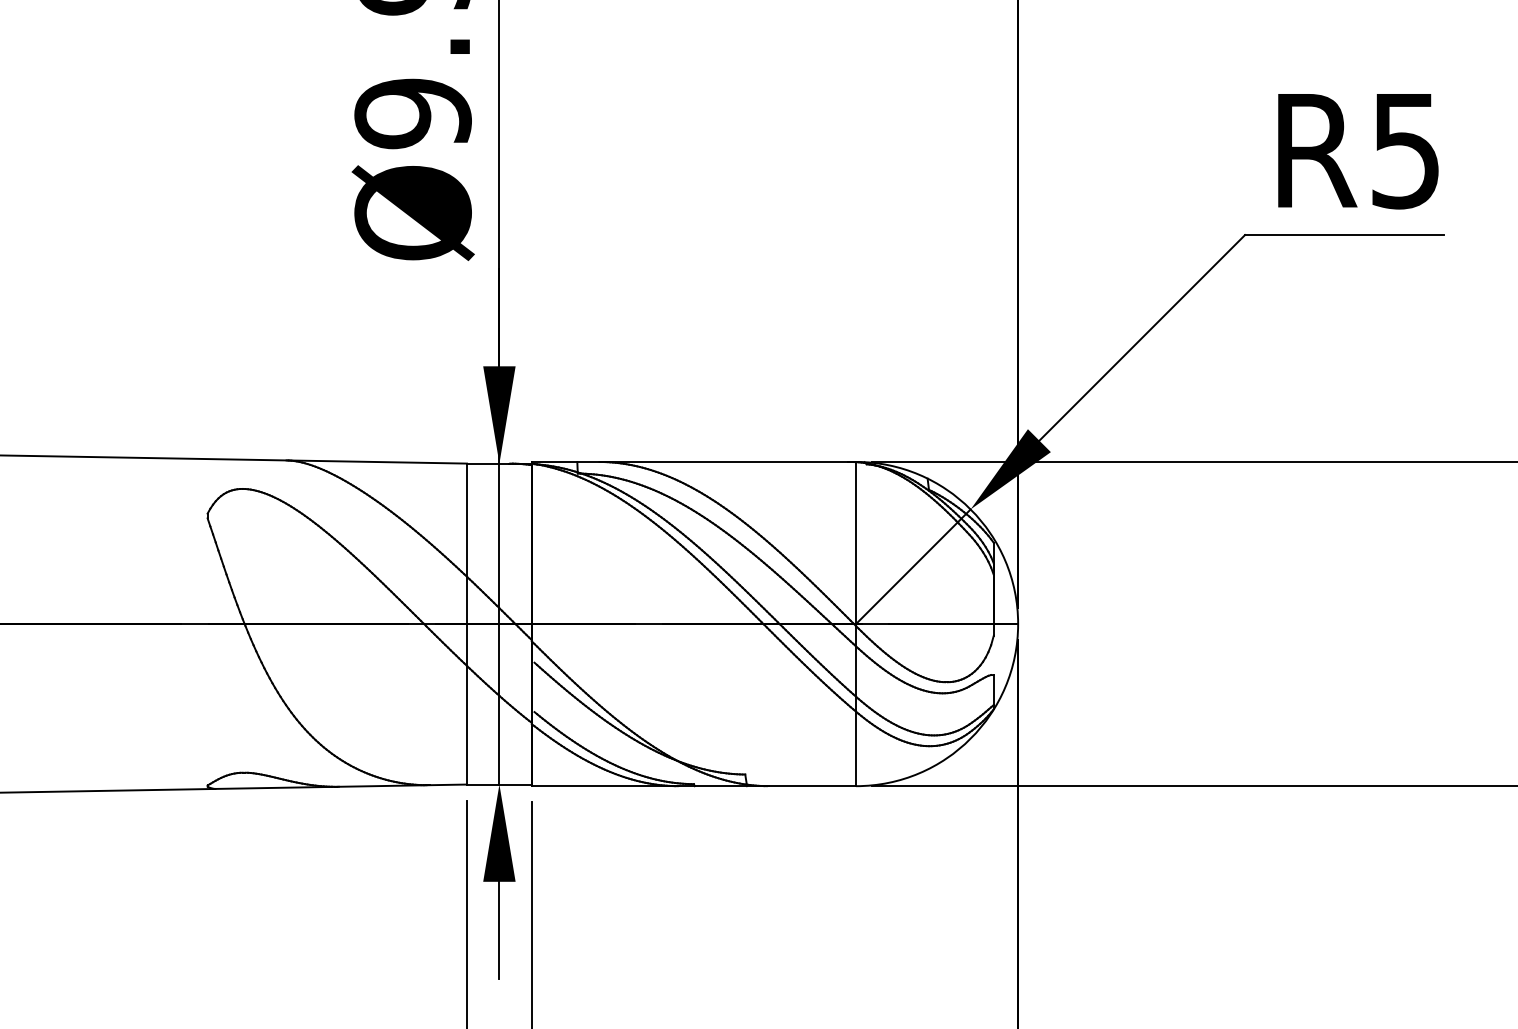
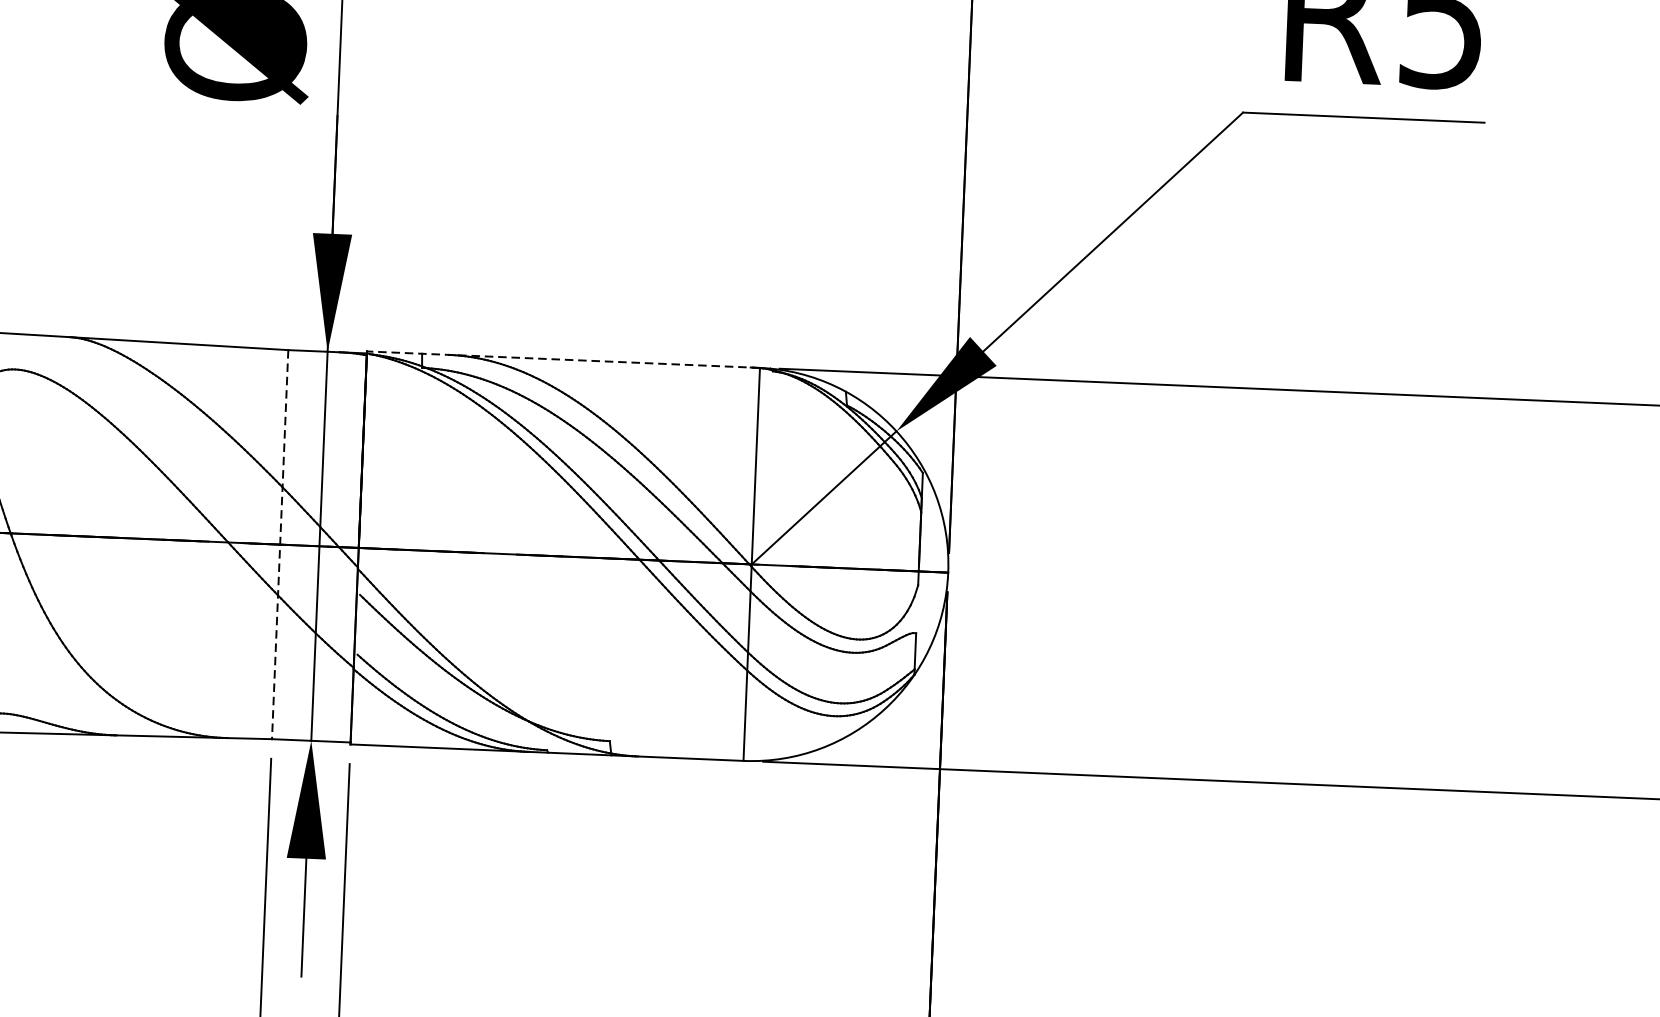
line: (693, 461) -> (562, 359), solid -> dashed
line: (467, 624) -> (280, 545), solid -> dashed

